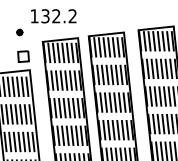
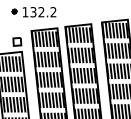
part: (19, 32) -> (14, 11), moved

